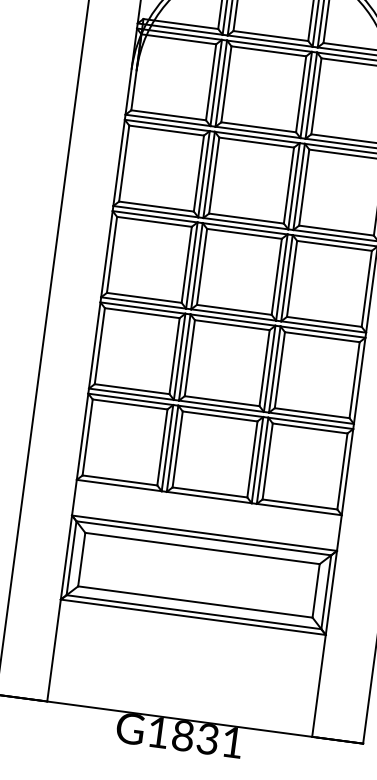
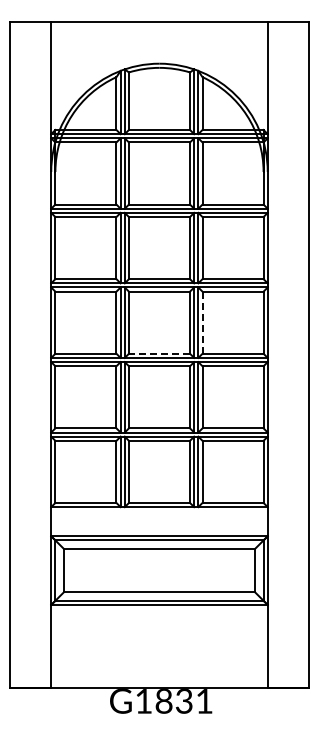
line: (292, 278) -> (202, 322), solid -> dashed
line: (234, 309) -> (159, 353), solid -> dashed

